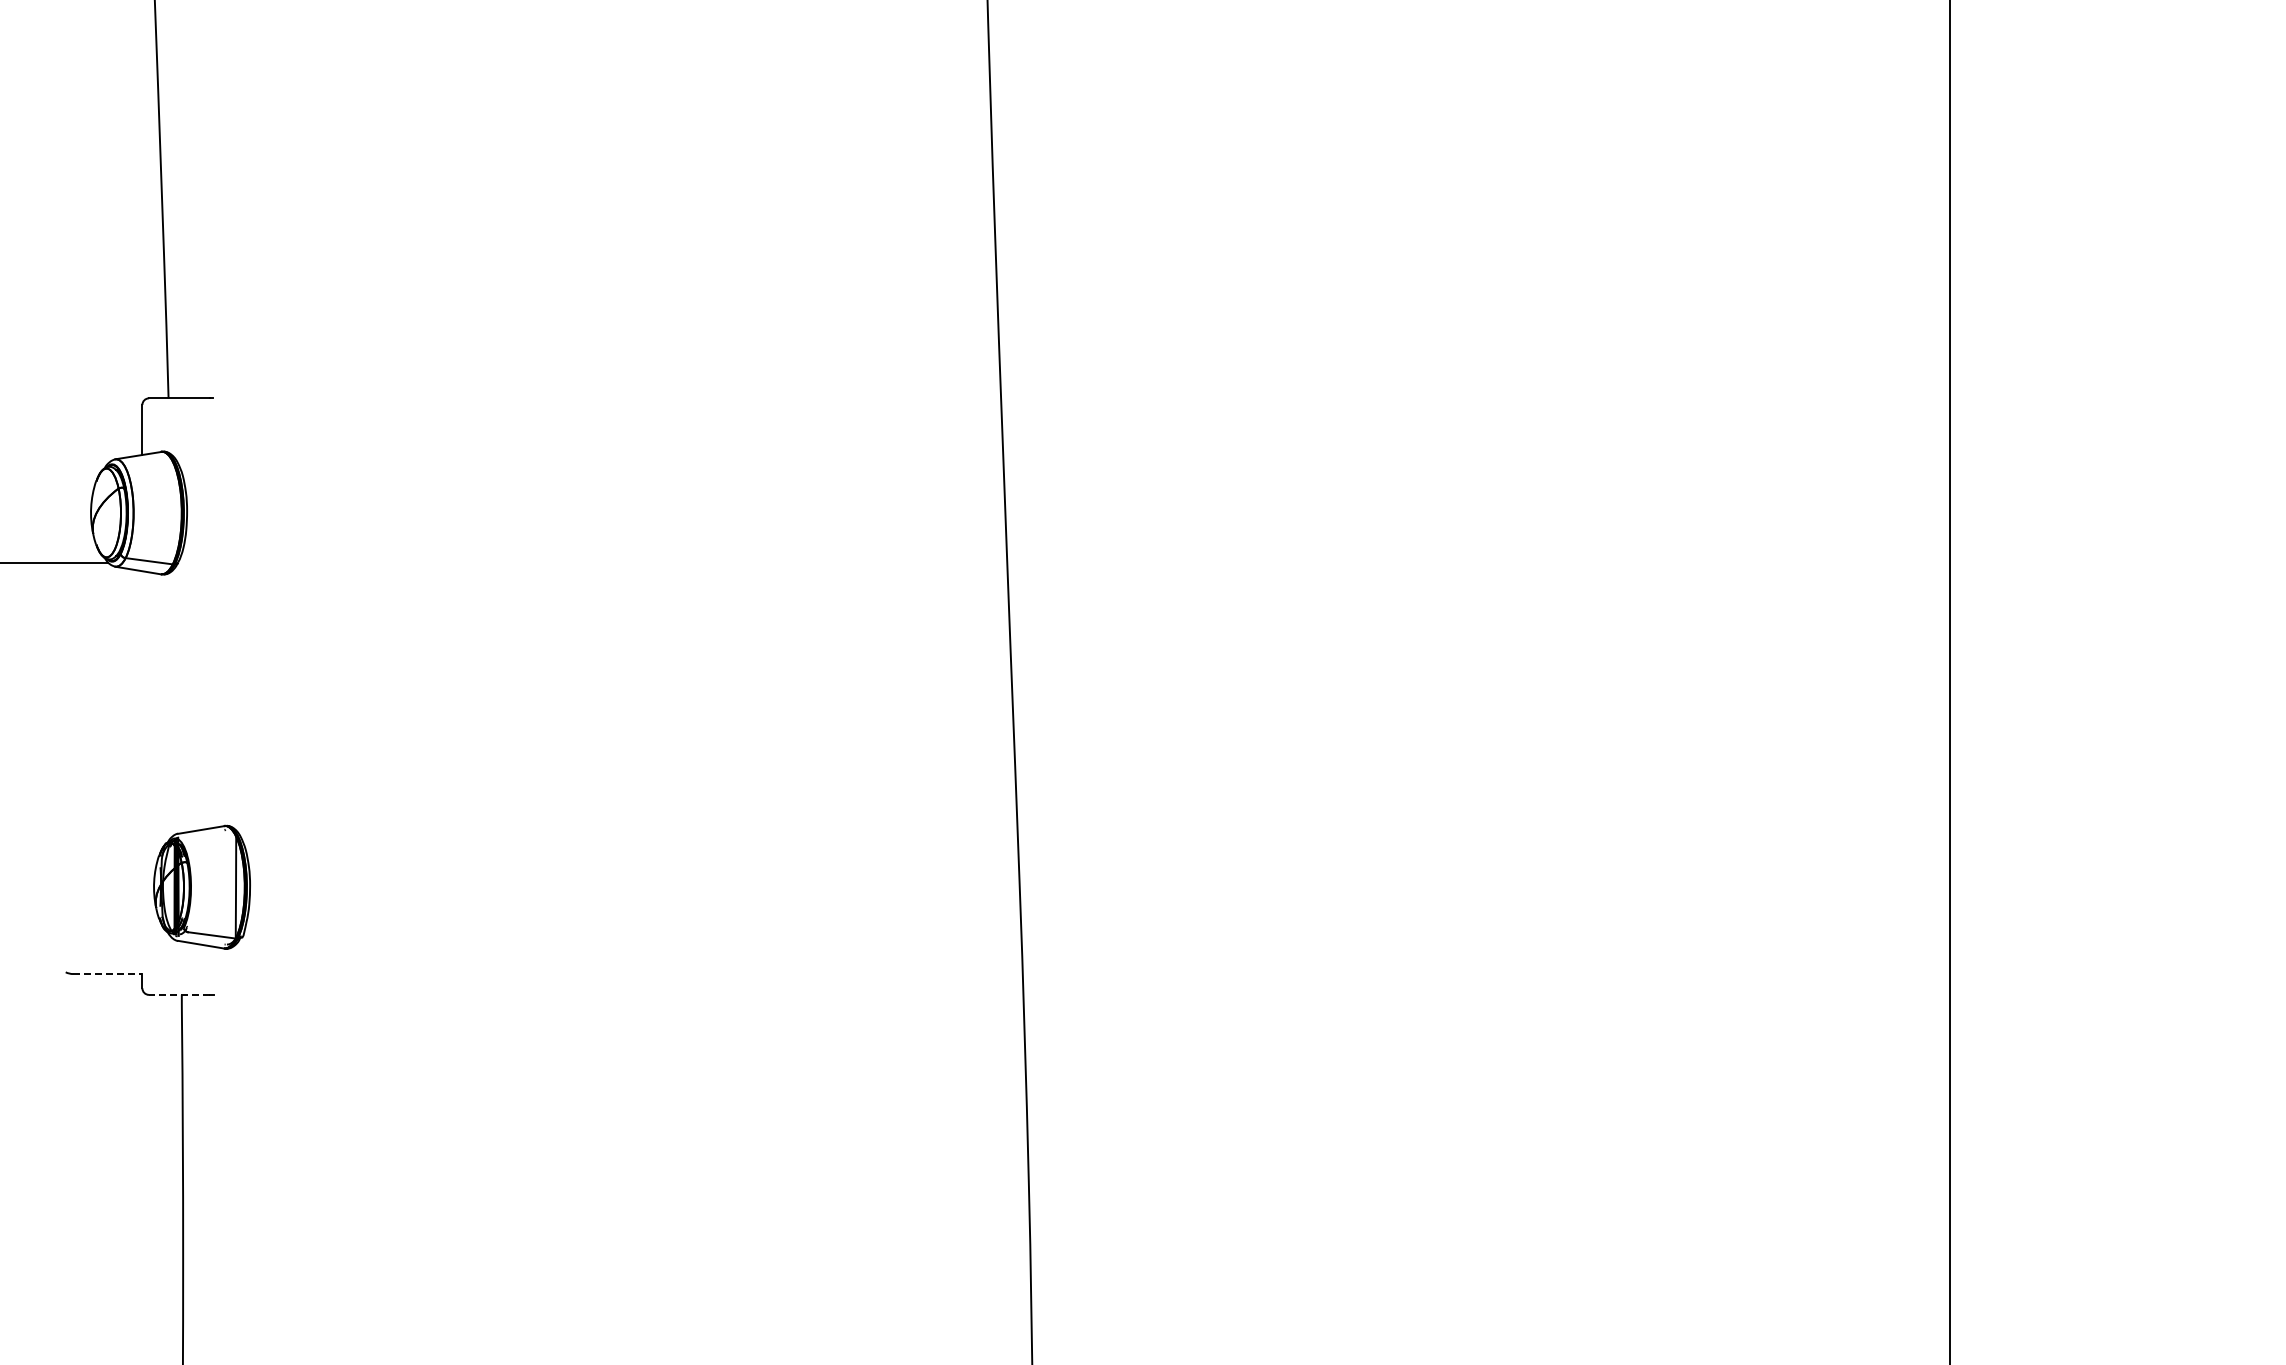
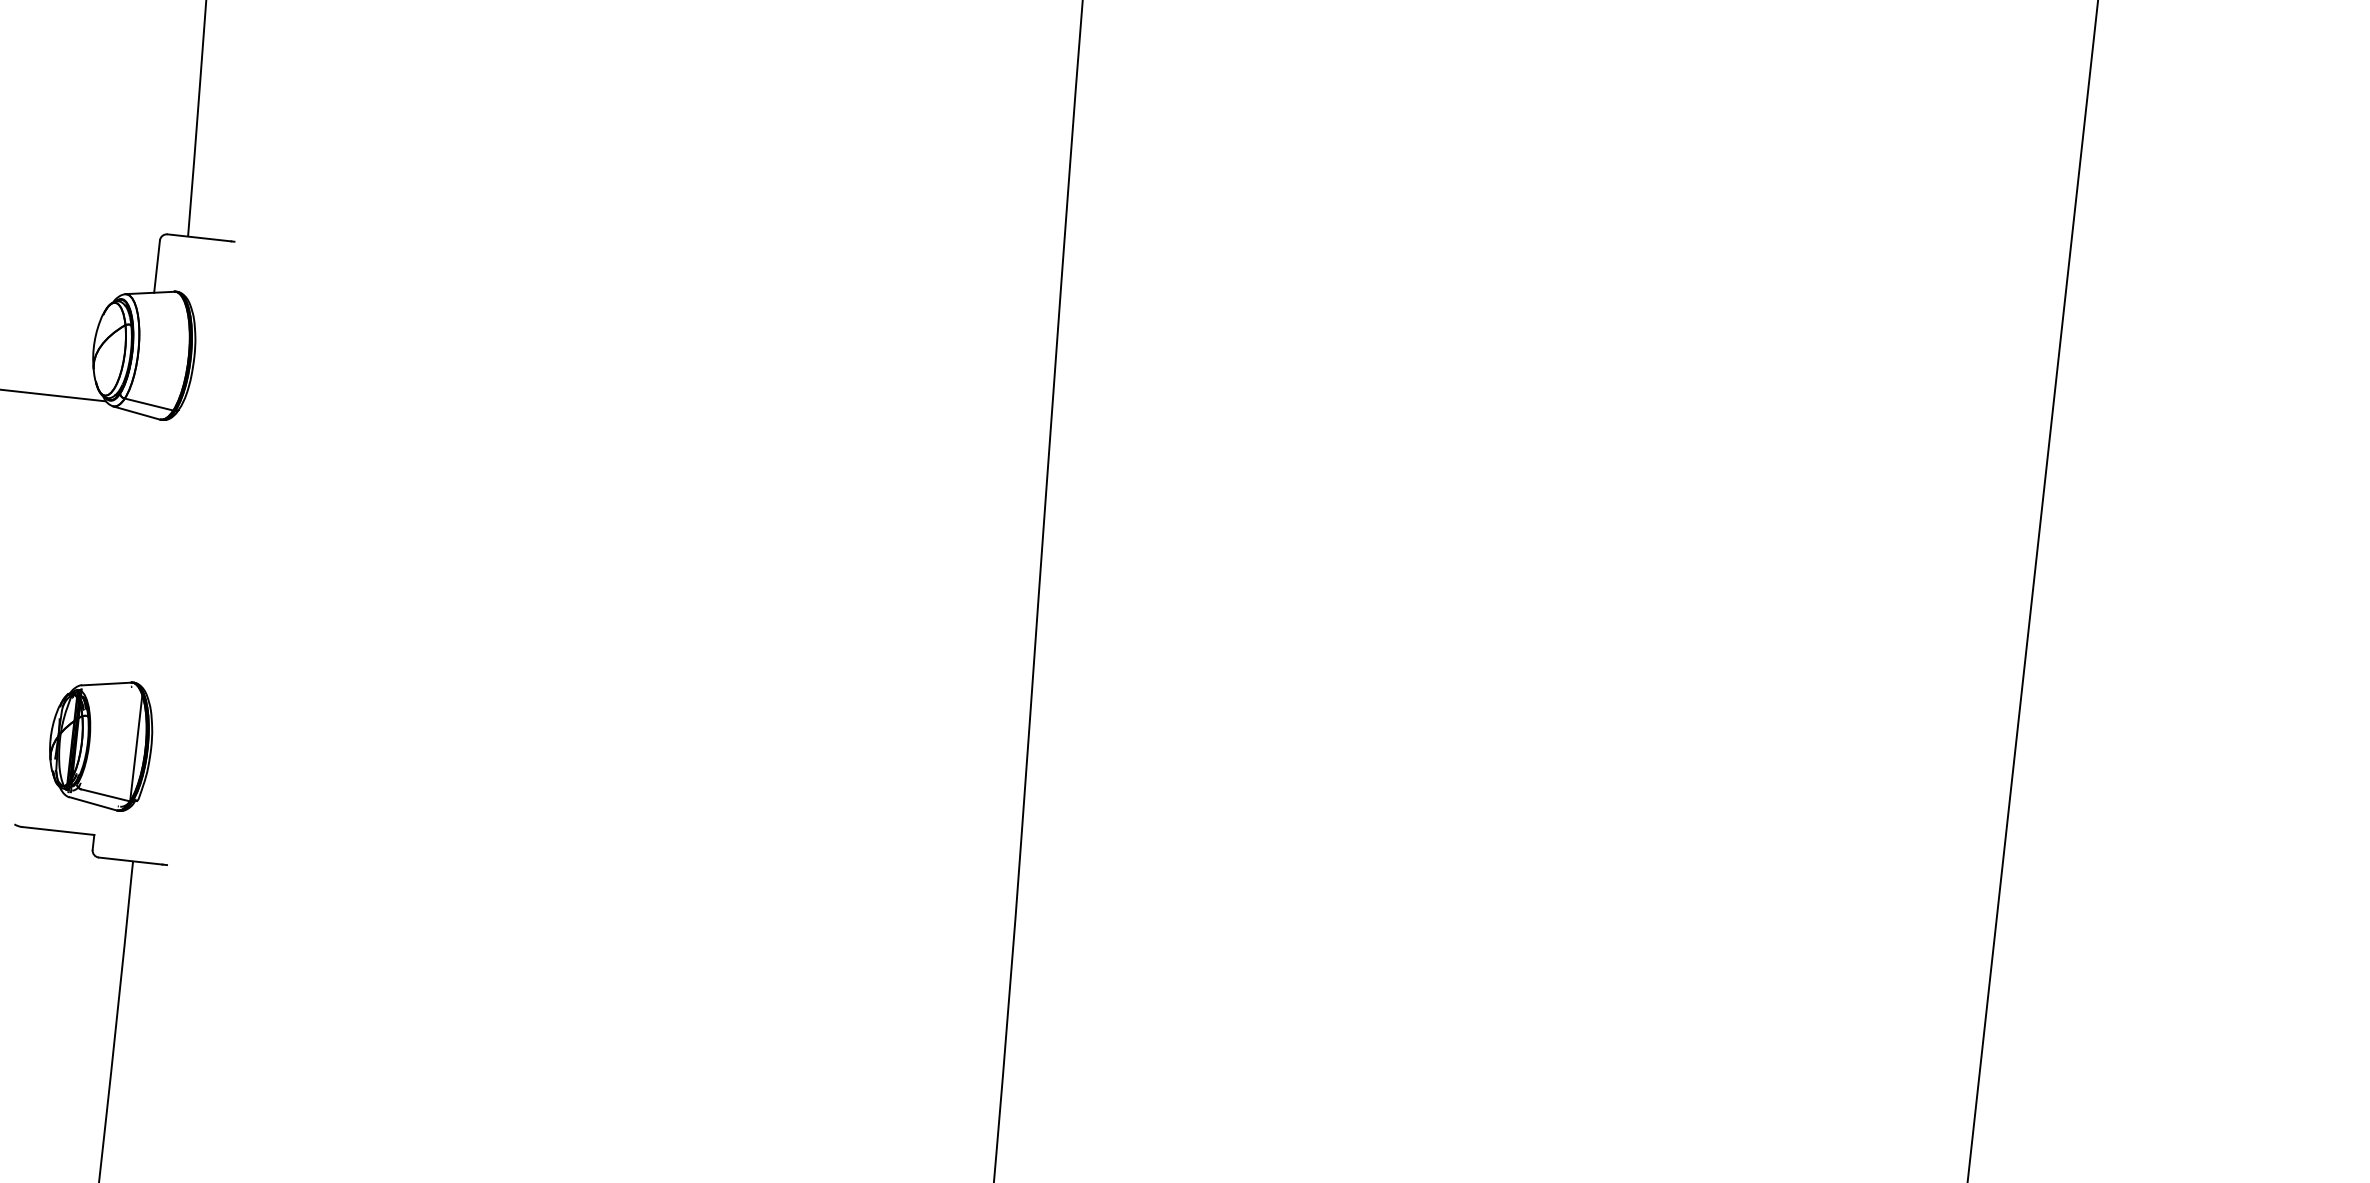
part: (201, 886) -> (100, 743), moved
line: (107, 974) -> (57, 831), dashed -> solid
line: (179, 994) -> (130, 860), dashed -> solid

